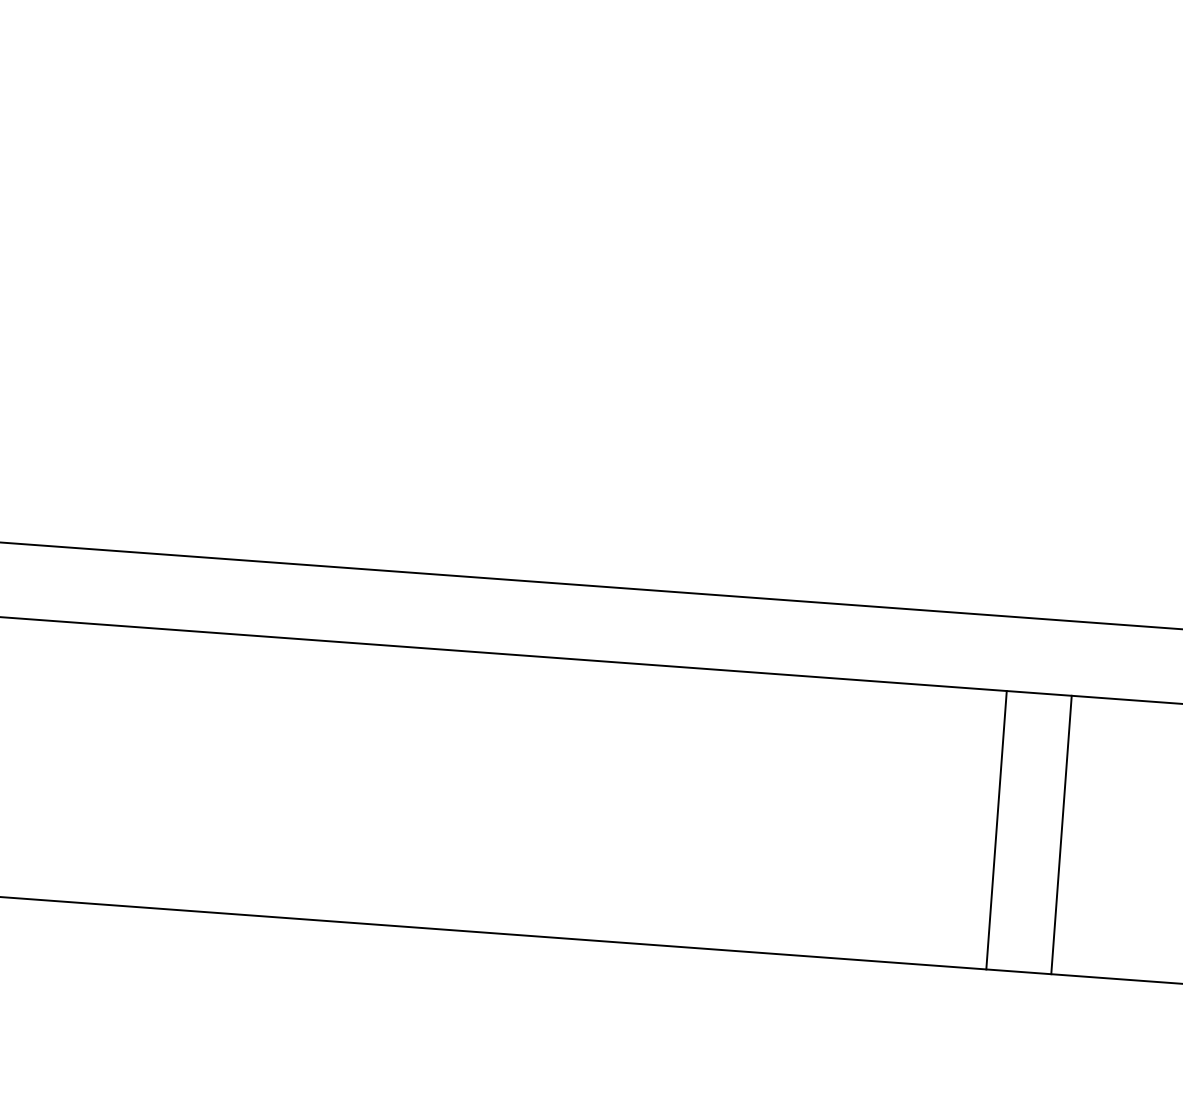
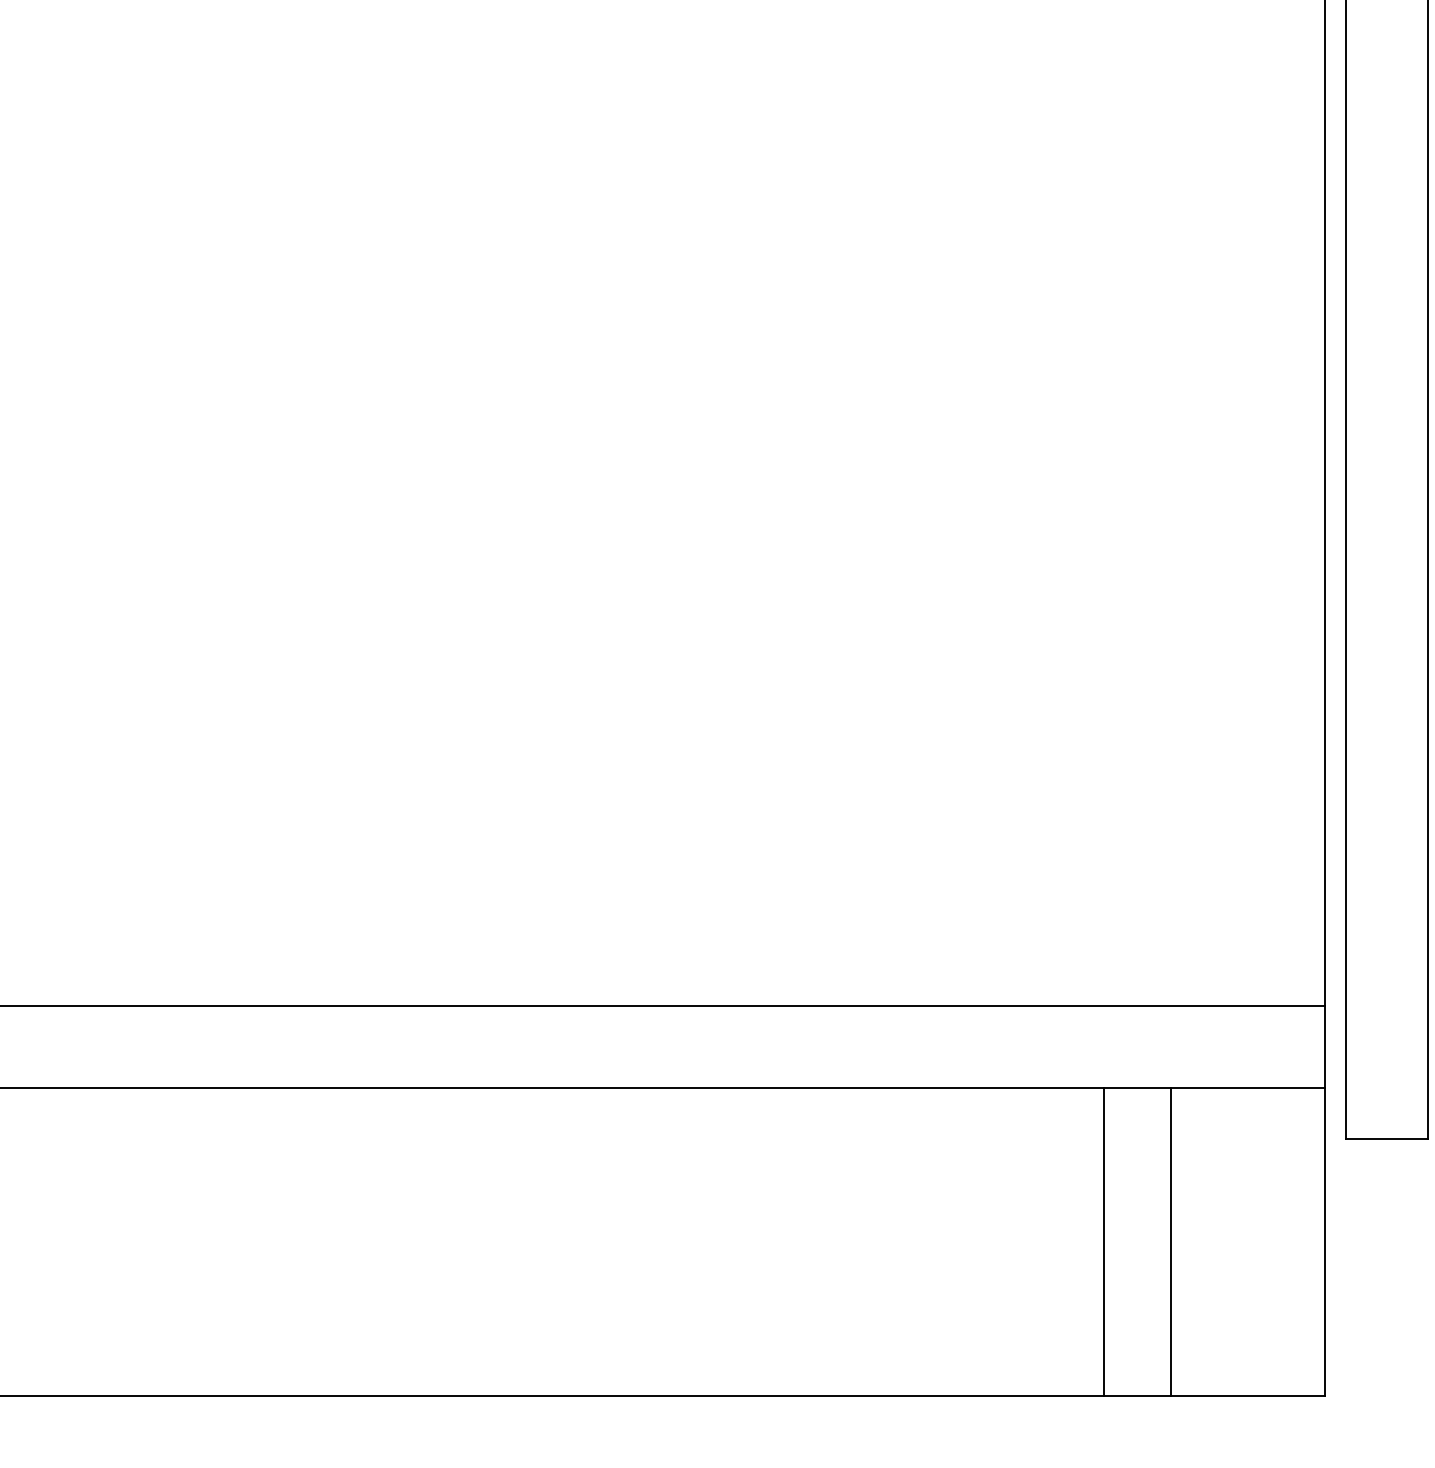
line: (996, 829) -> (1103, 1241), moved
line: (1061, 834) -> (1170, 1241), moved

